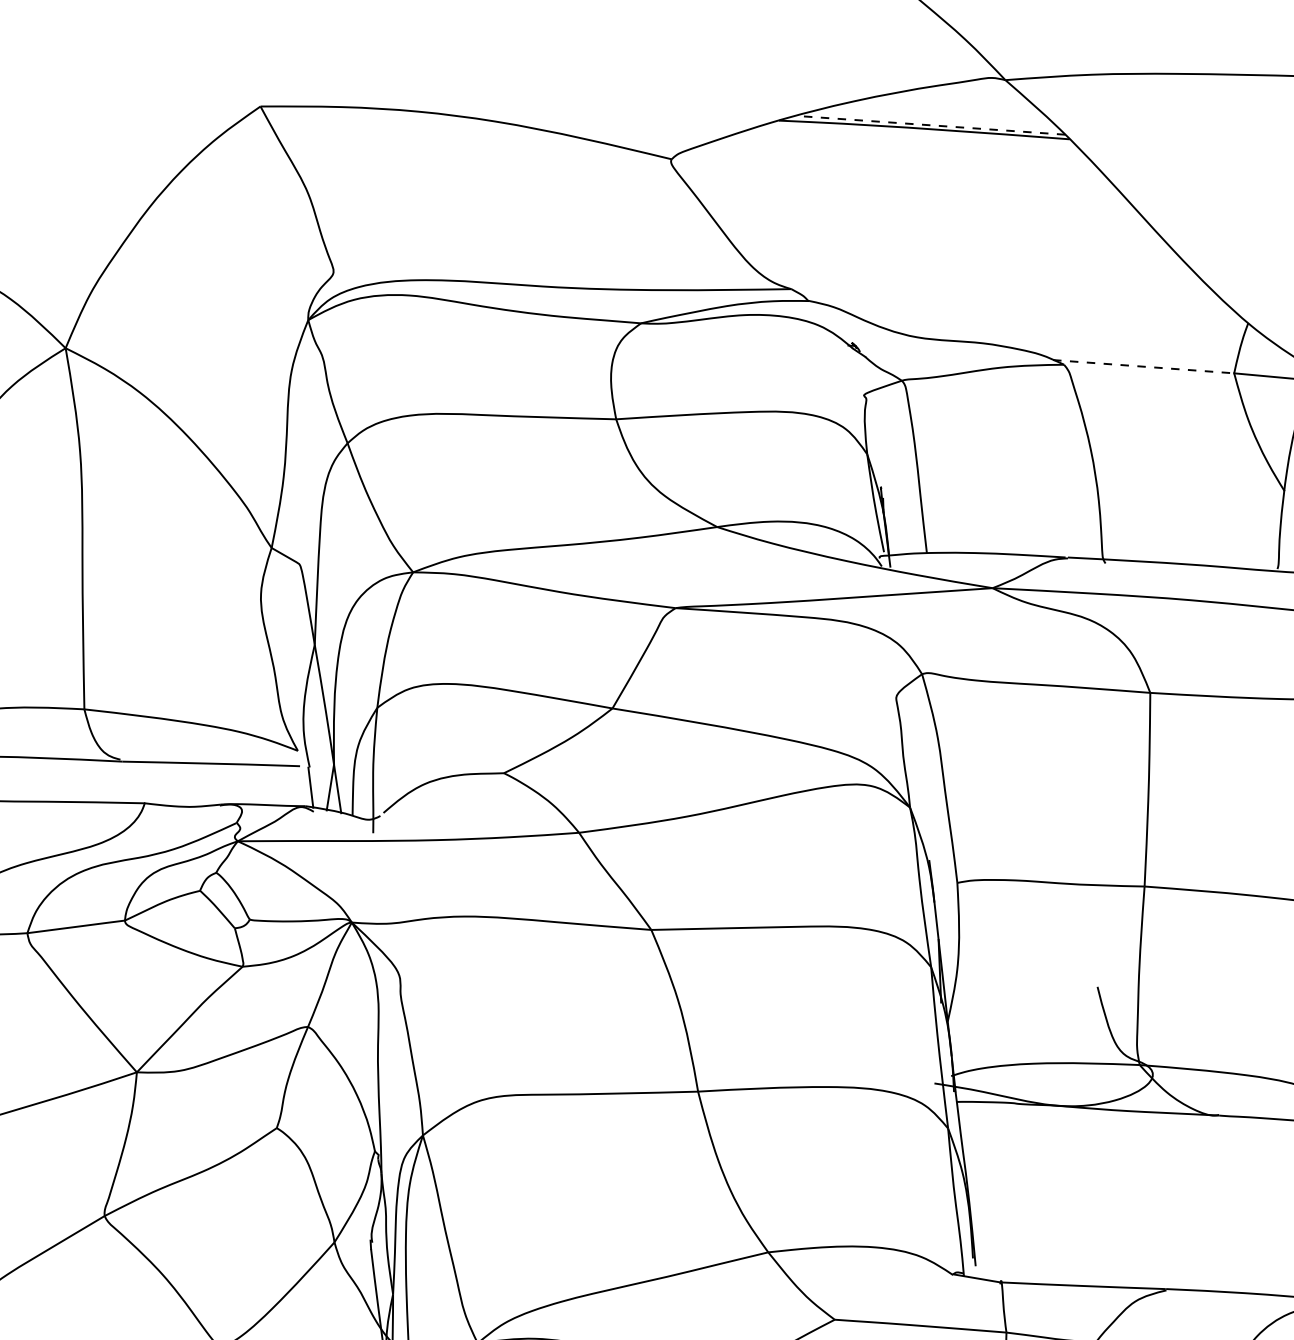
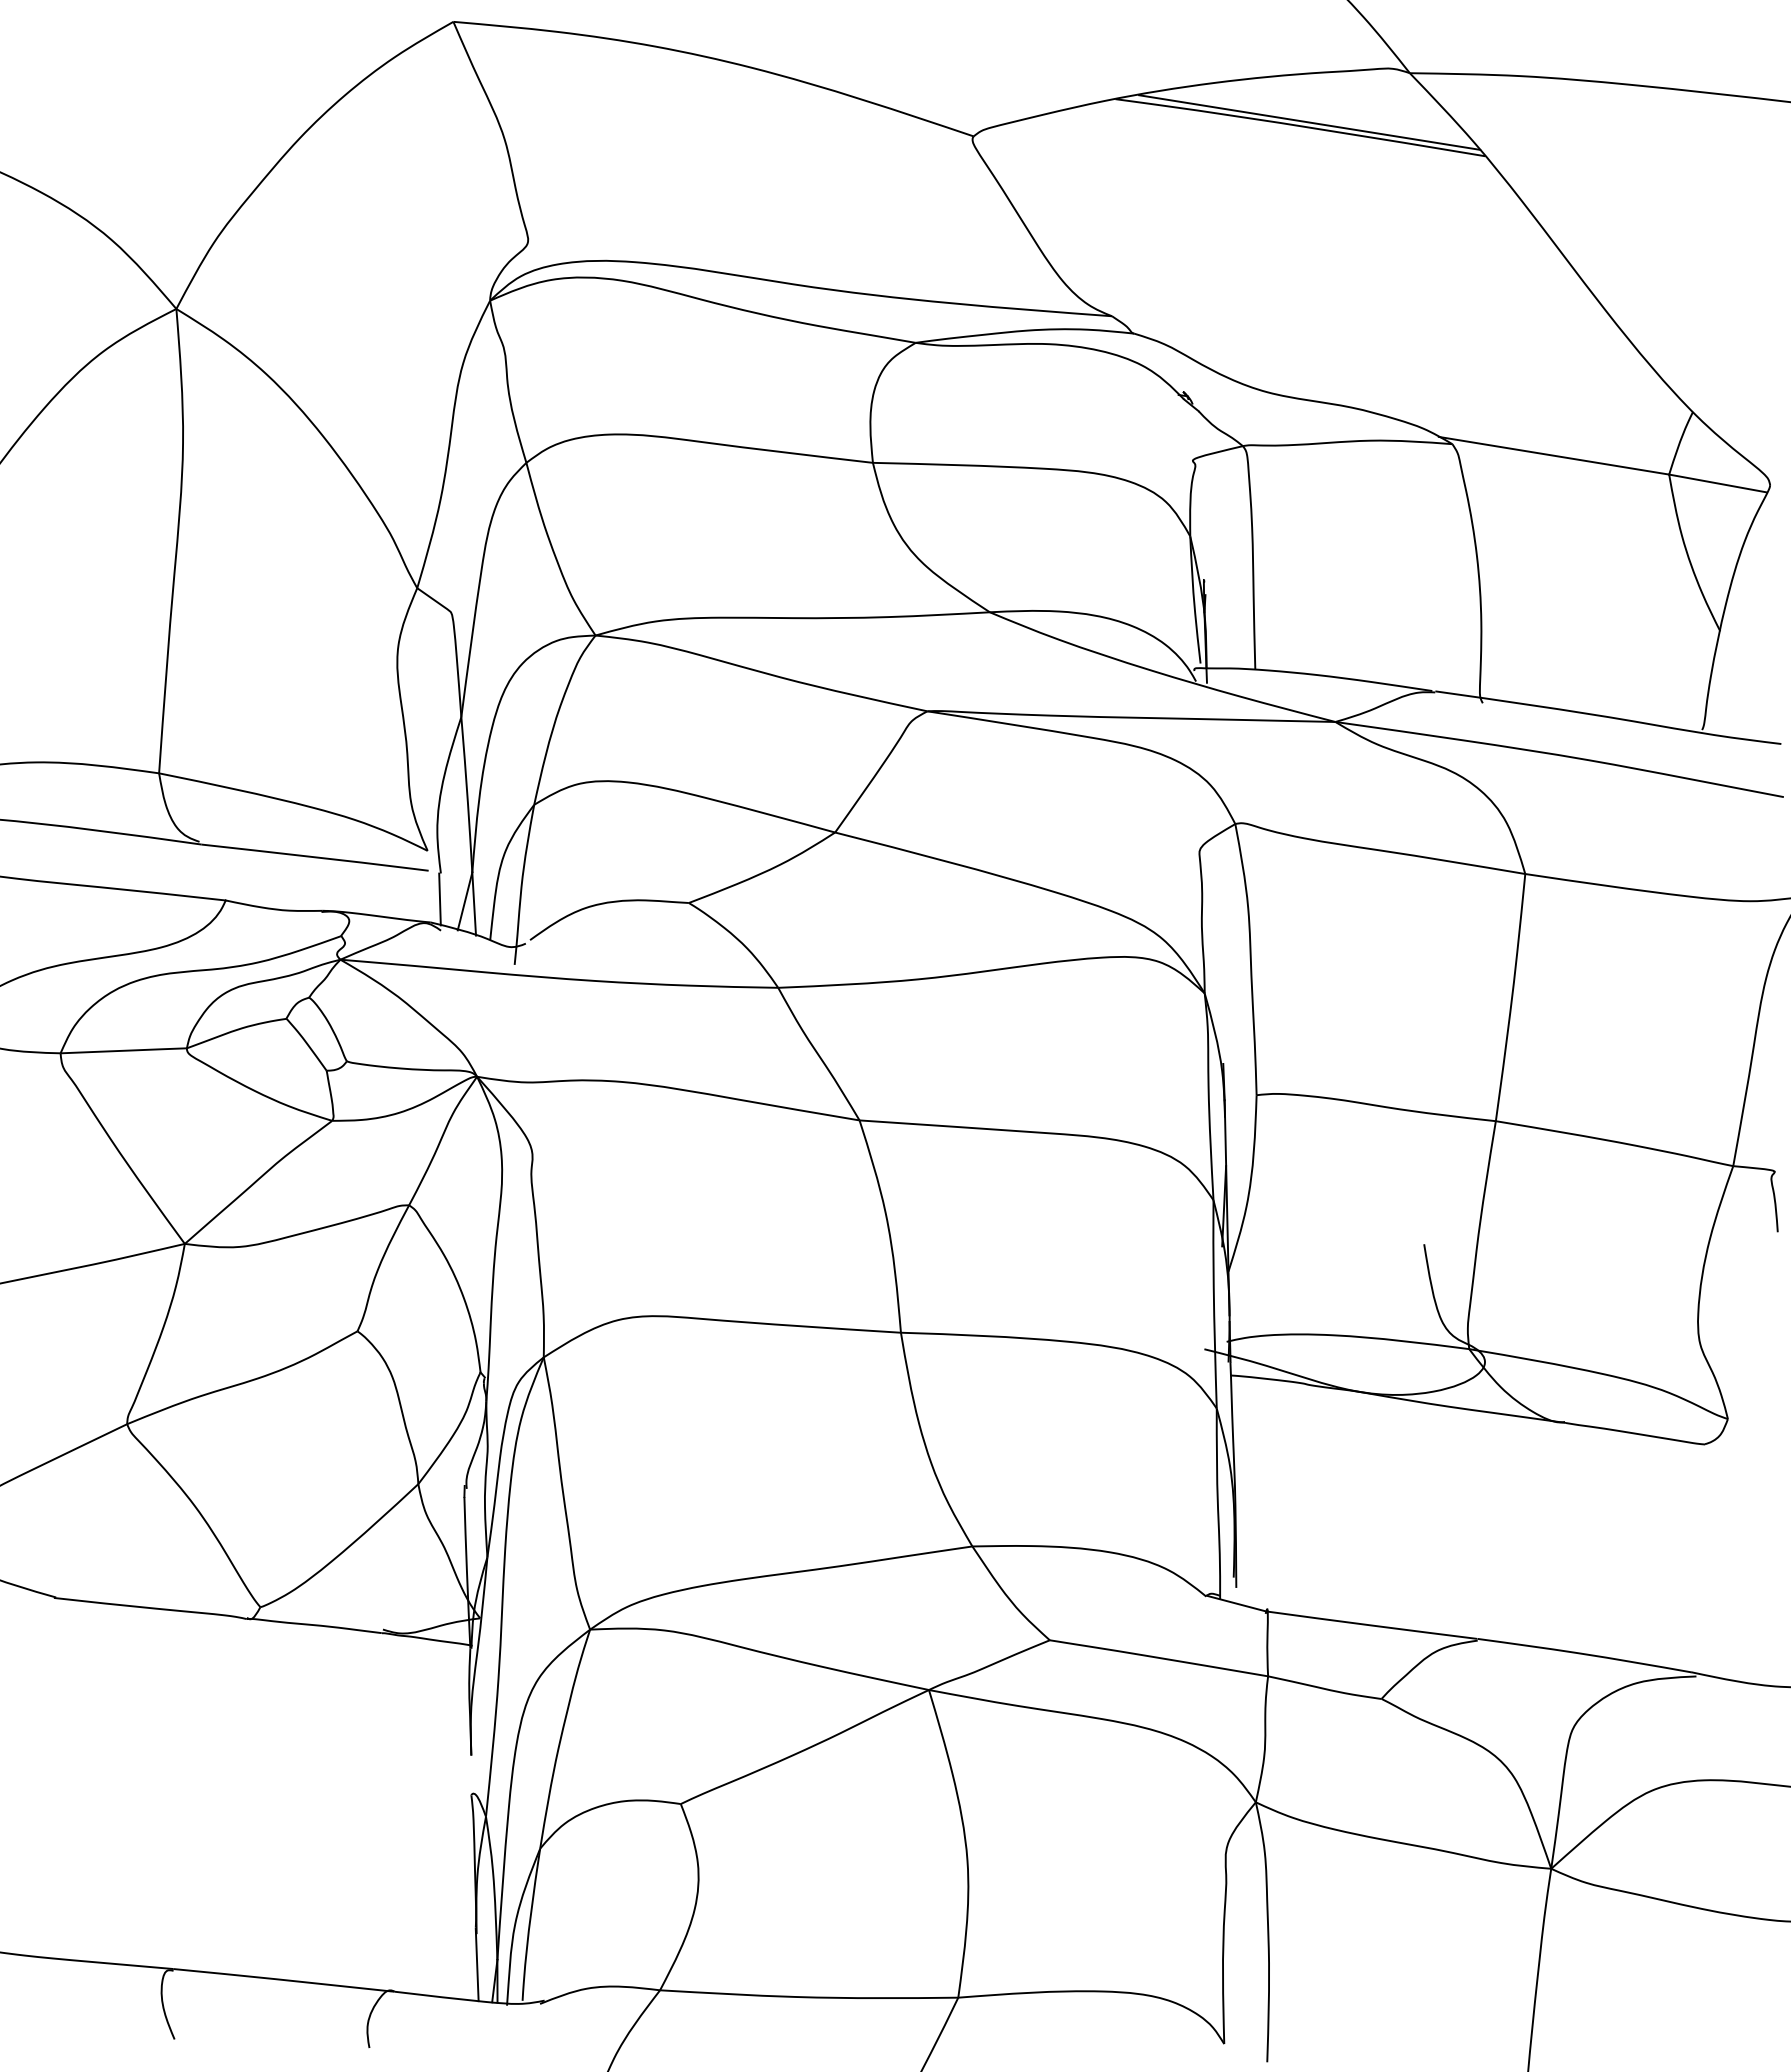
line: (931, 125) -> (1309, 122), dashed -> solid
line: (1144, 366) -> (1554, 455), dashed -> solid

